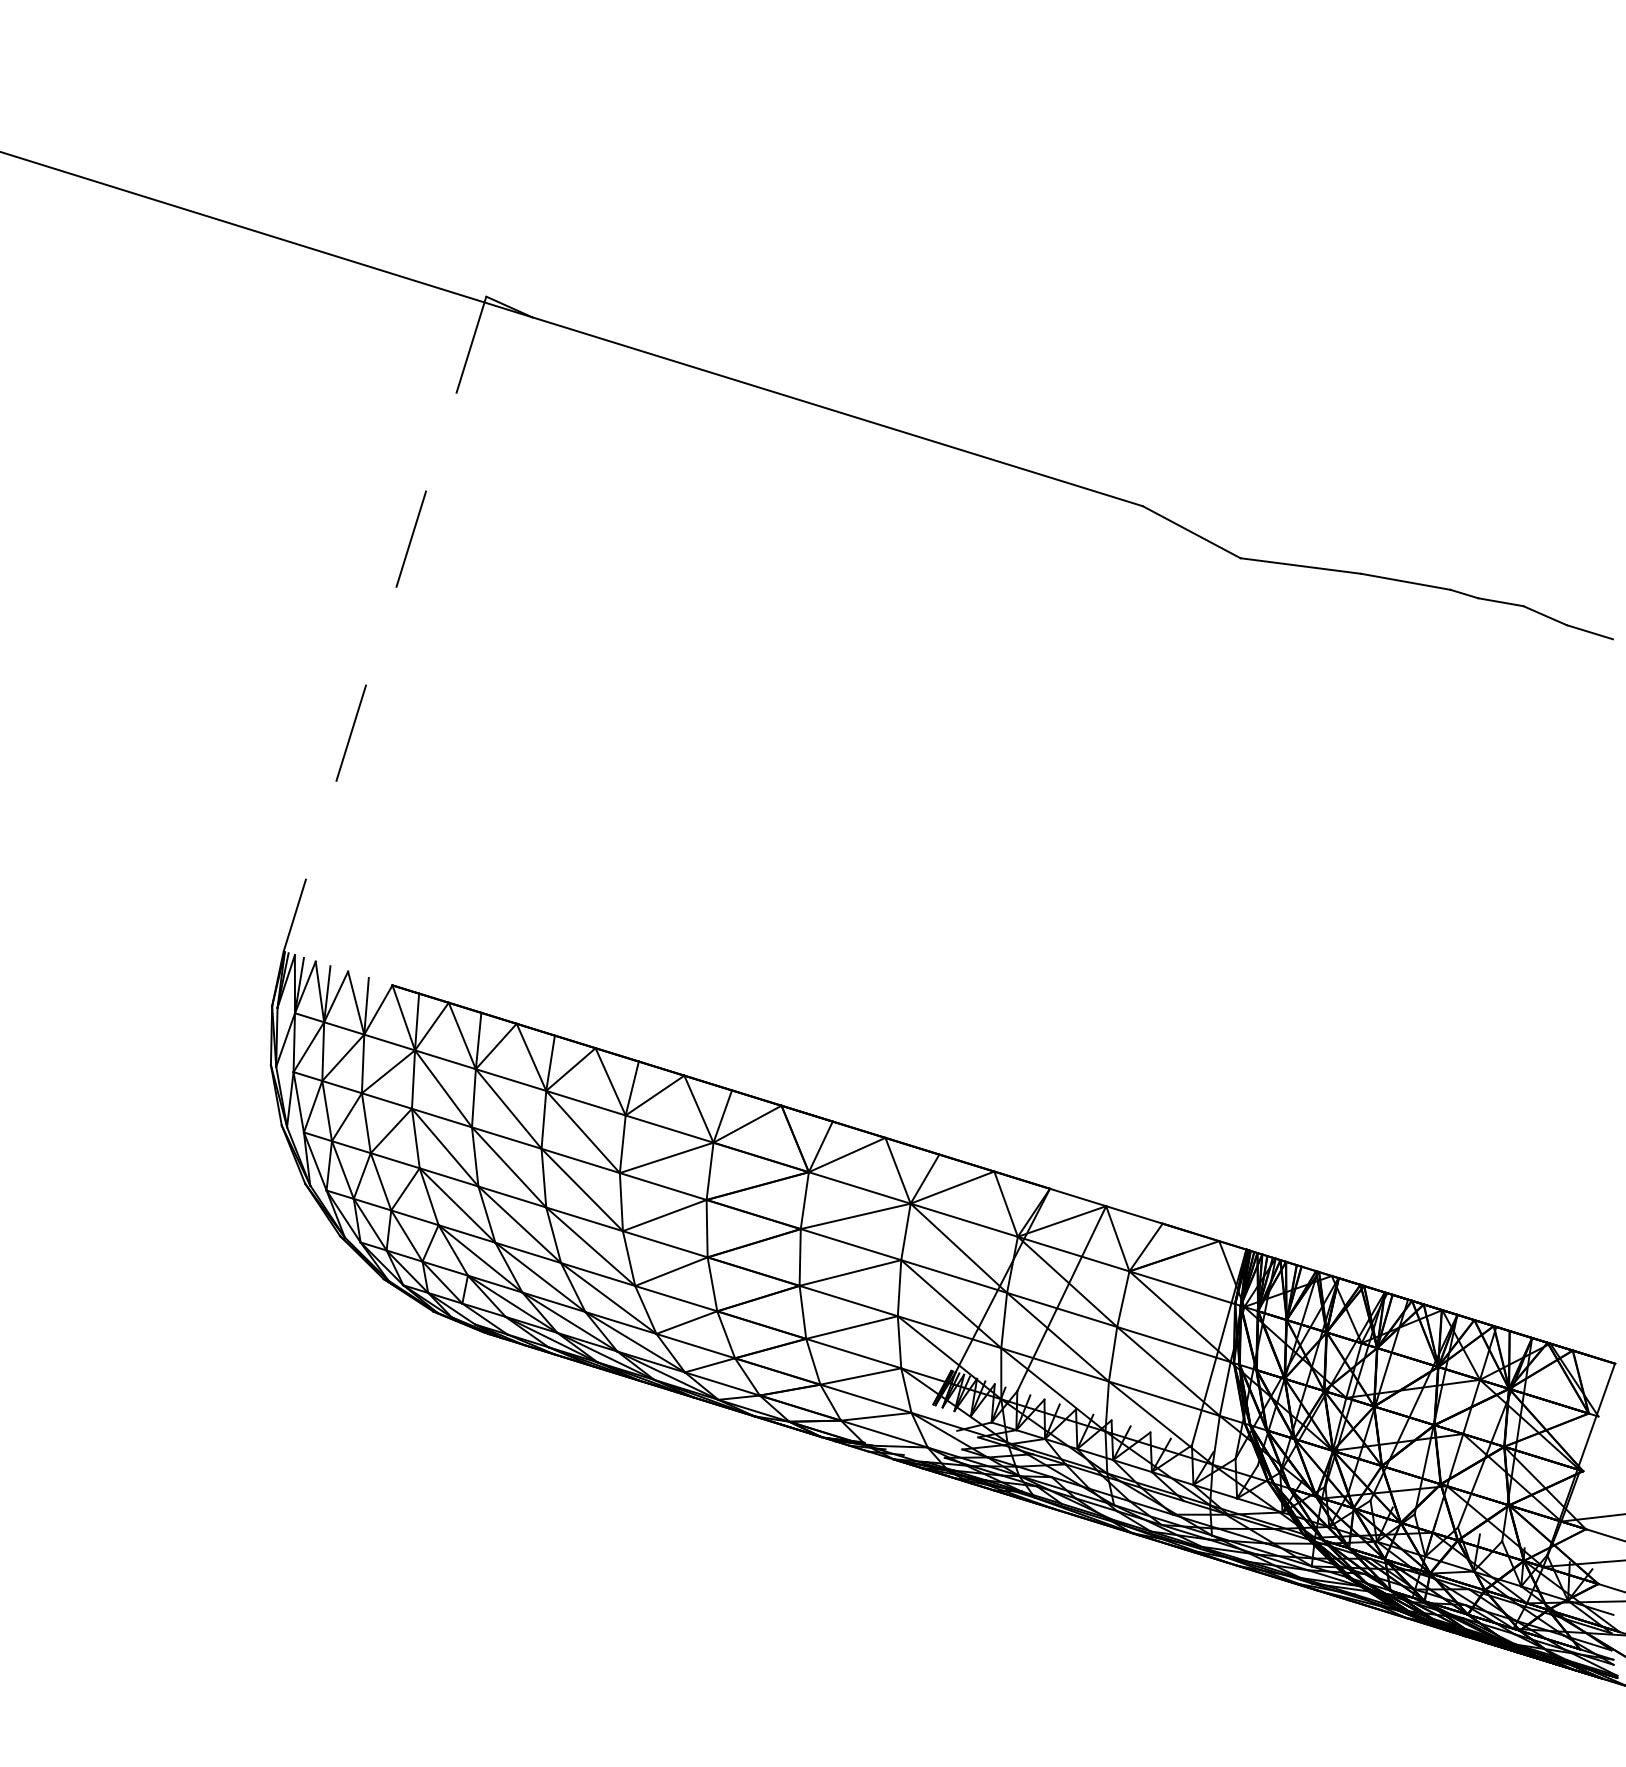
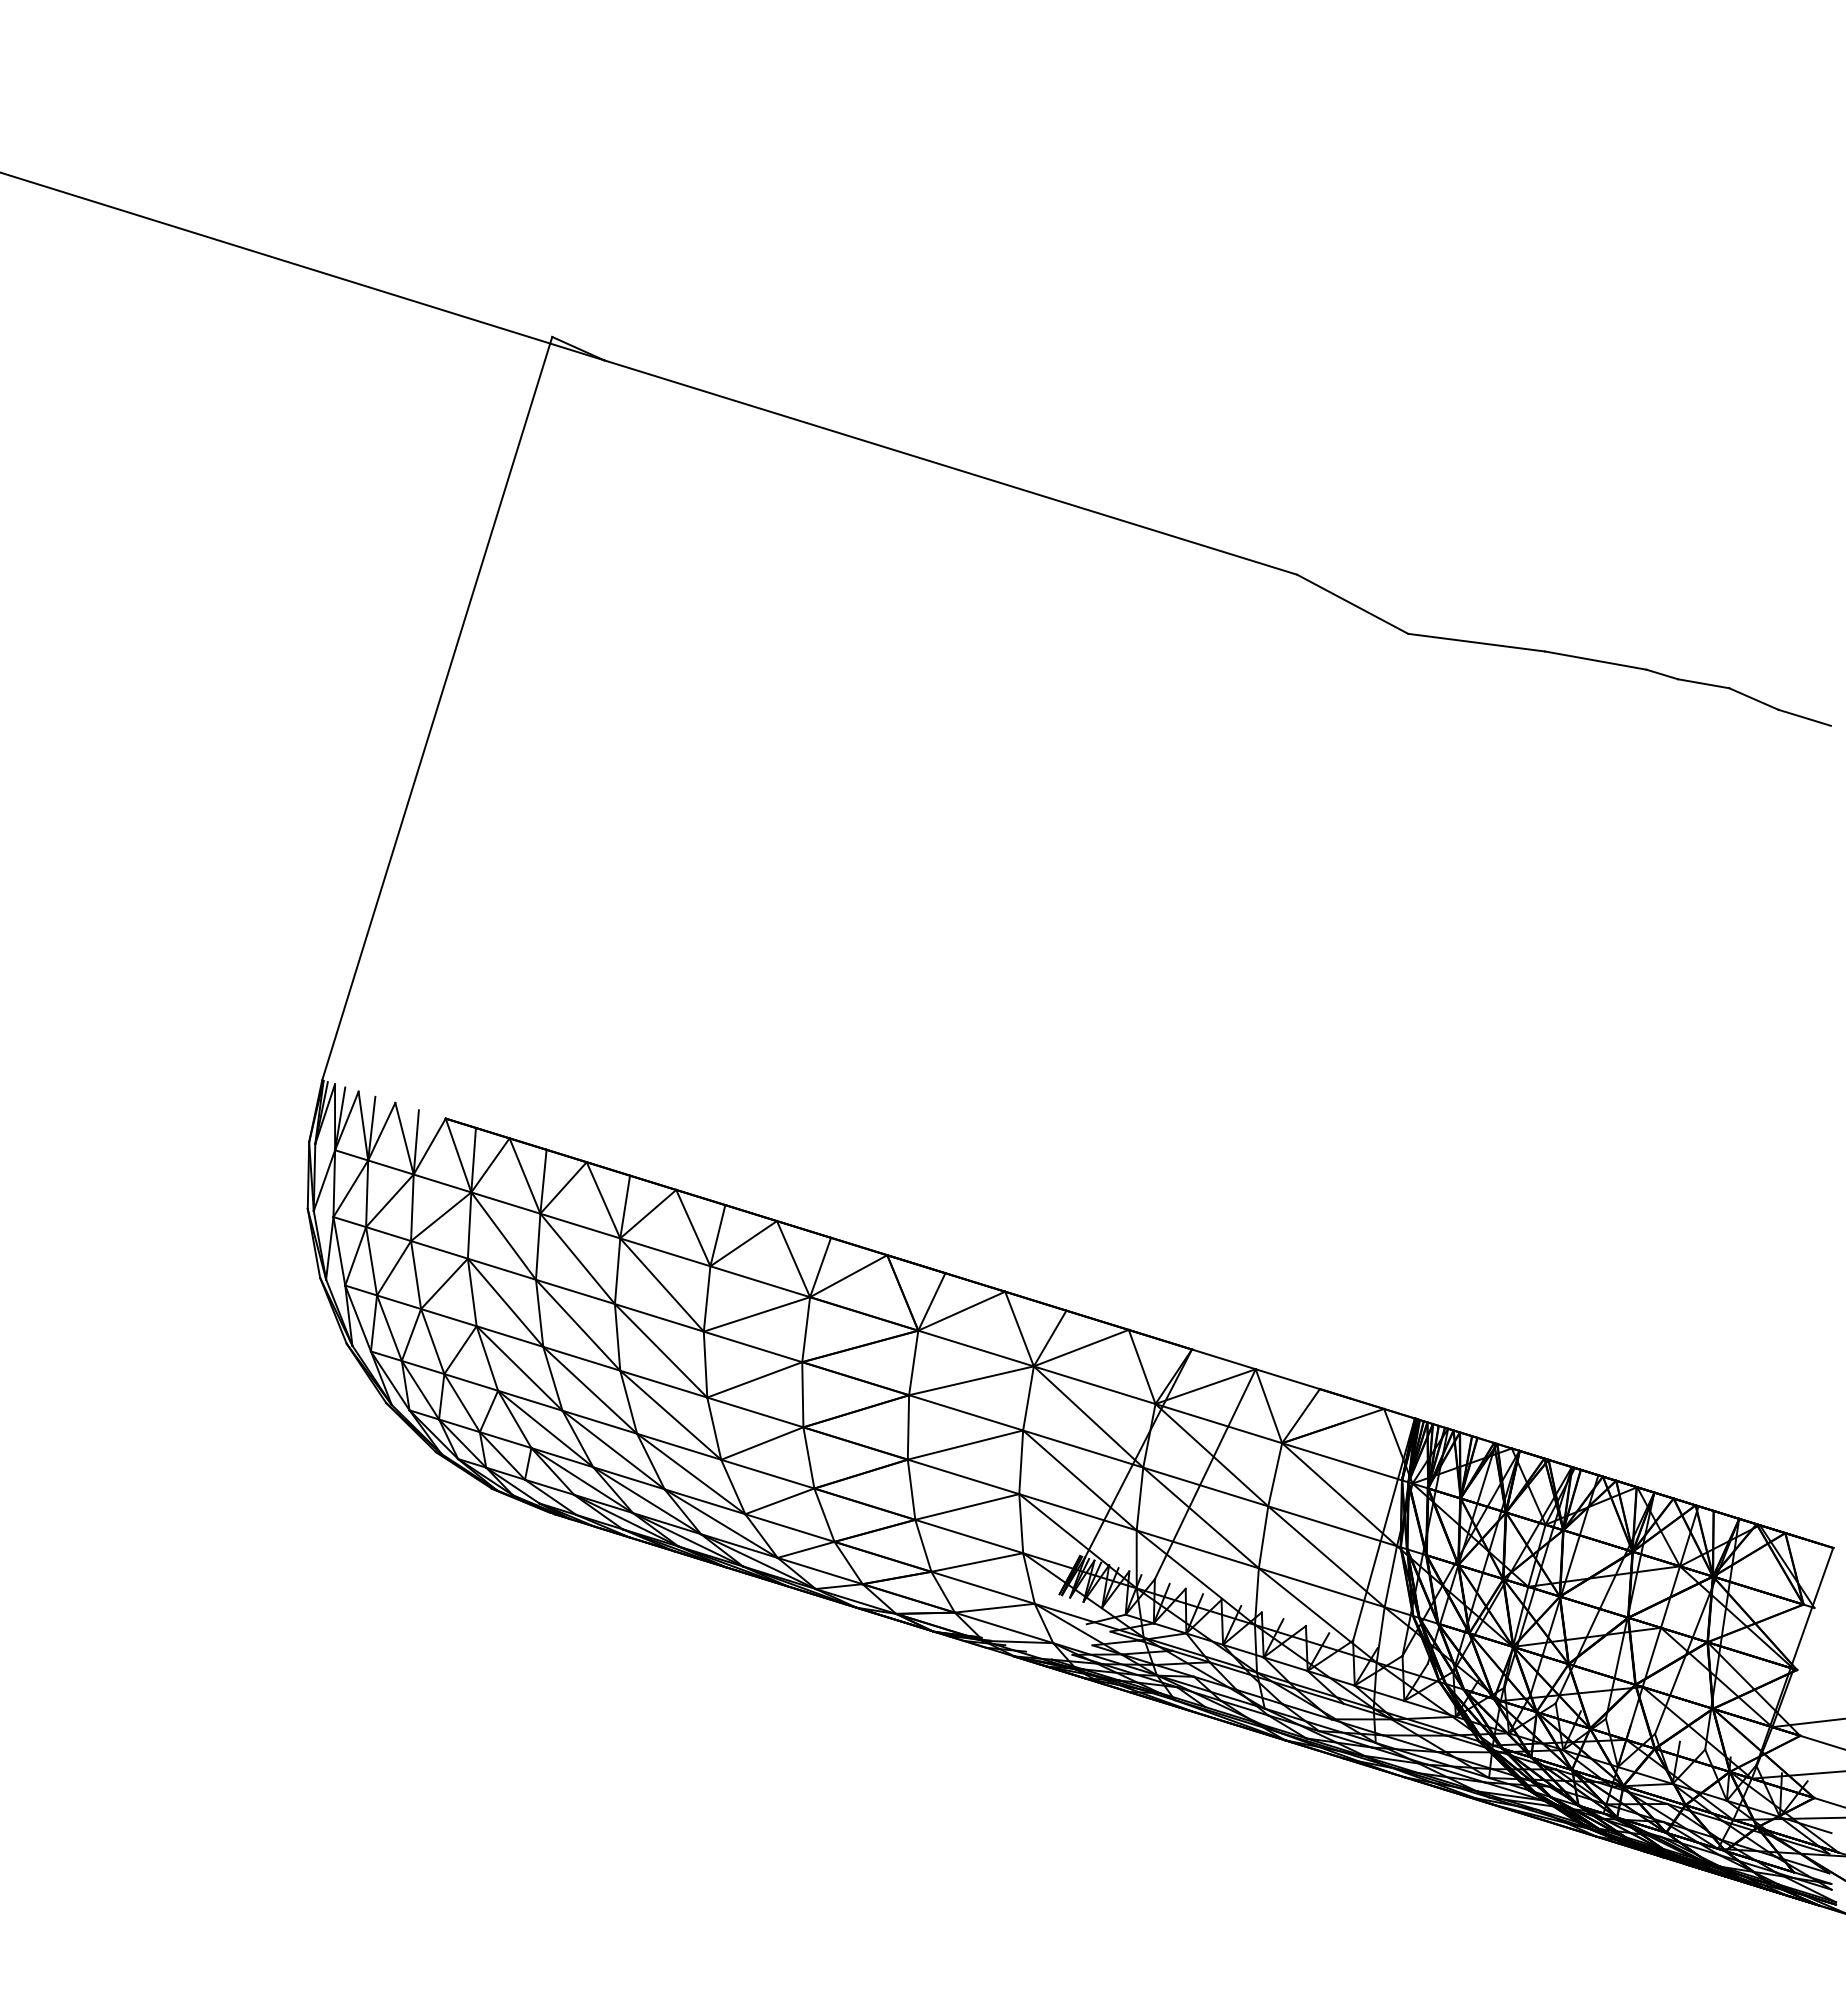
line: (385, 624) -> (437, 709), dashed -> solid

